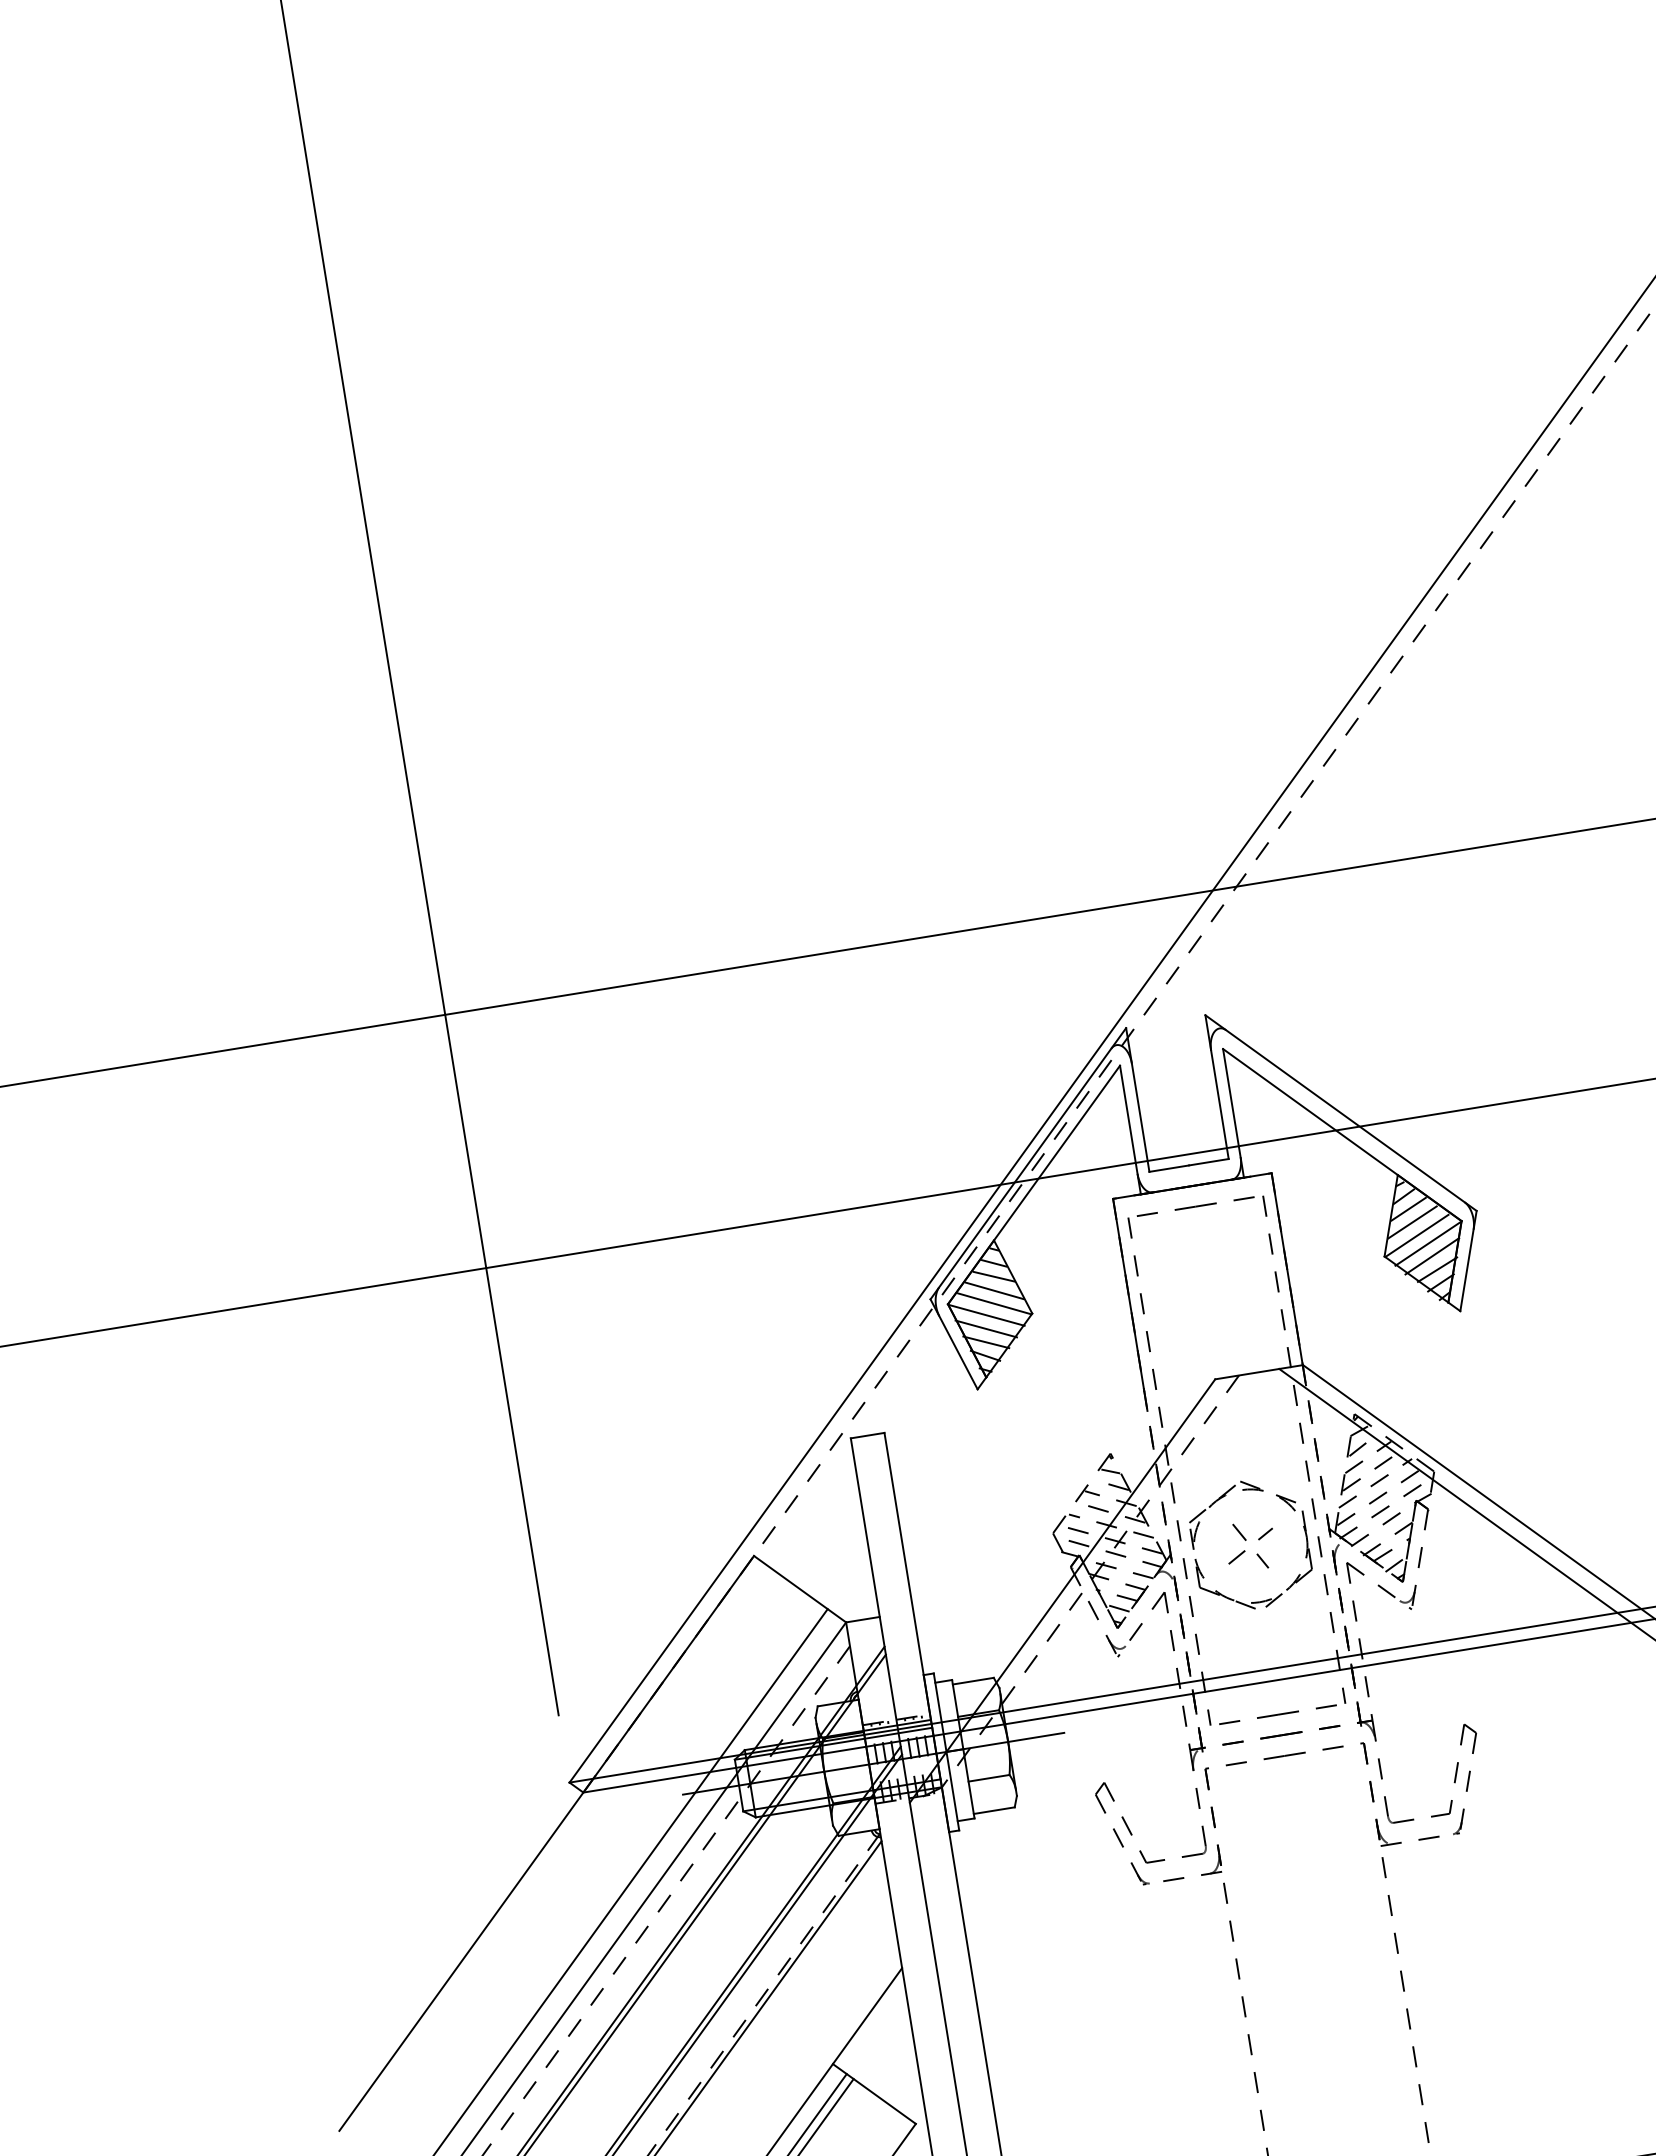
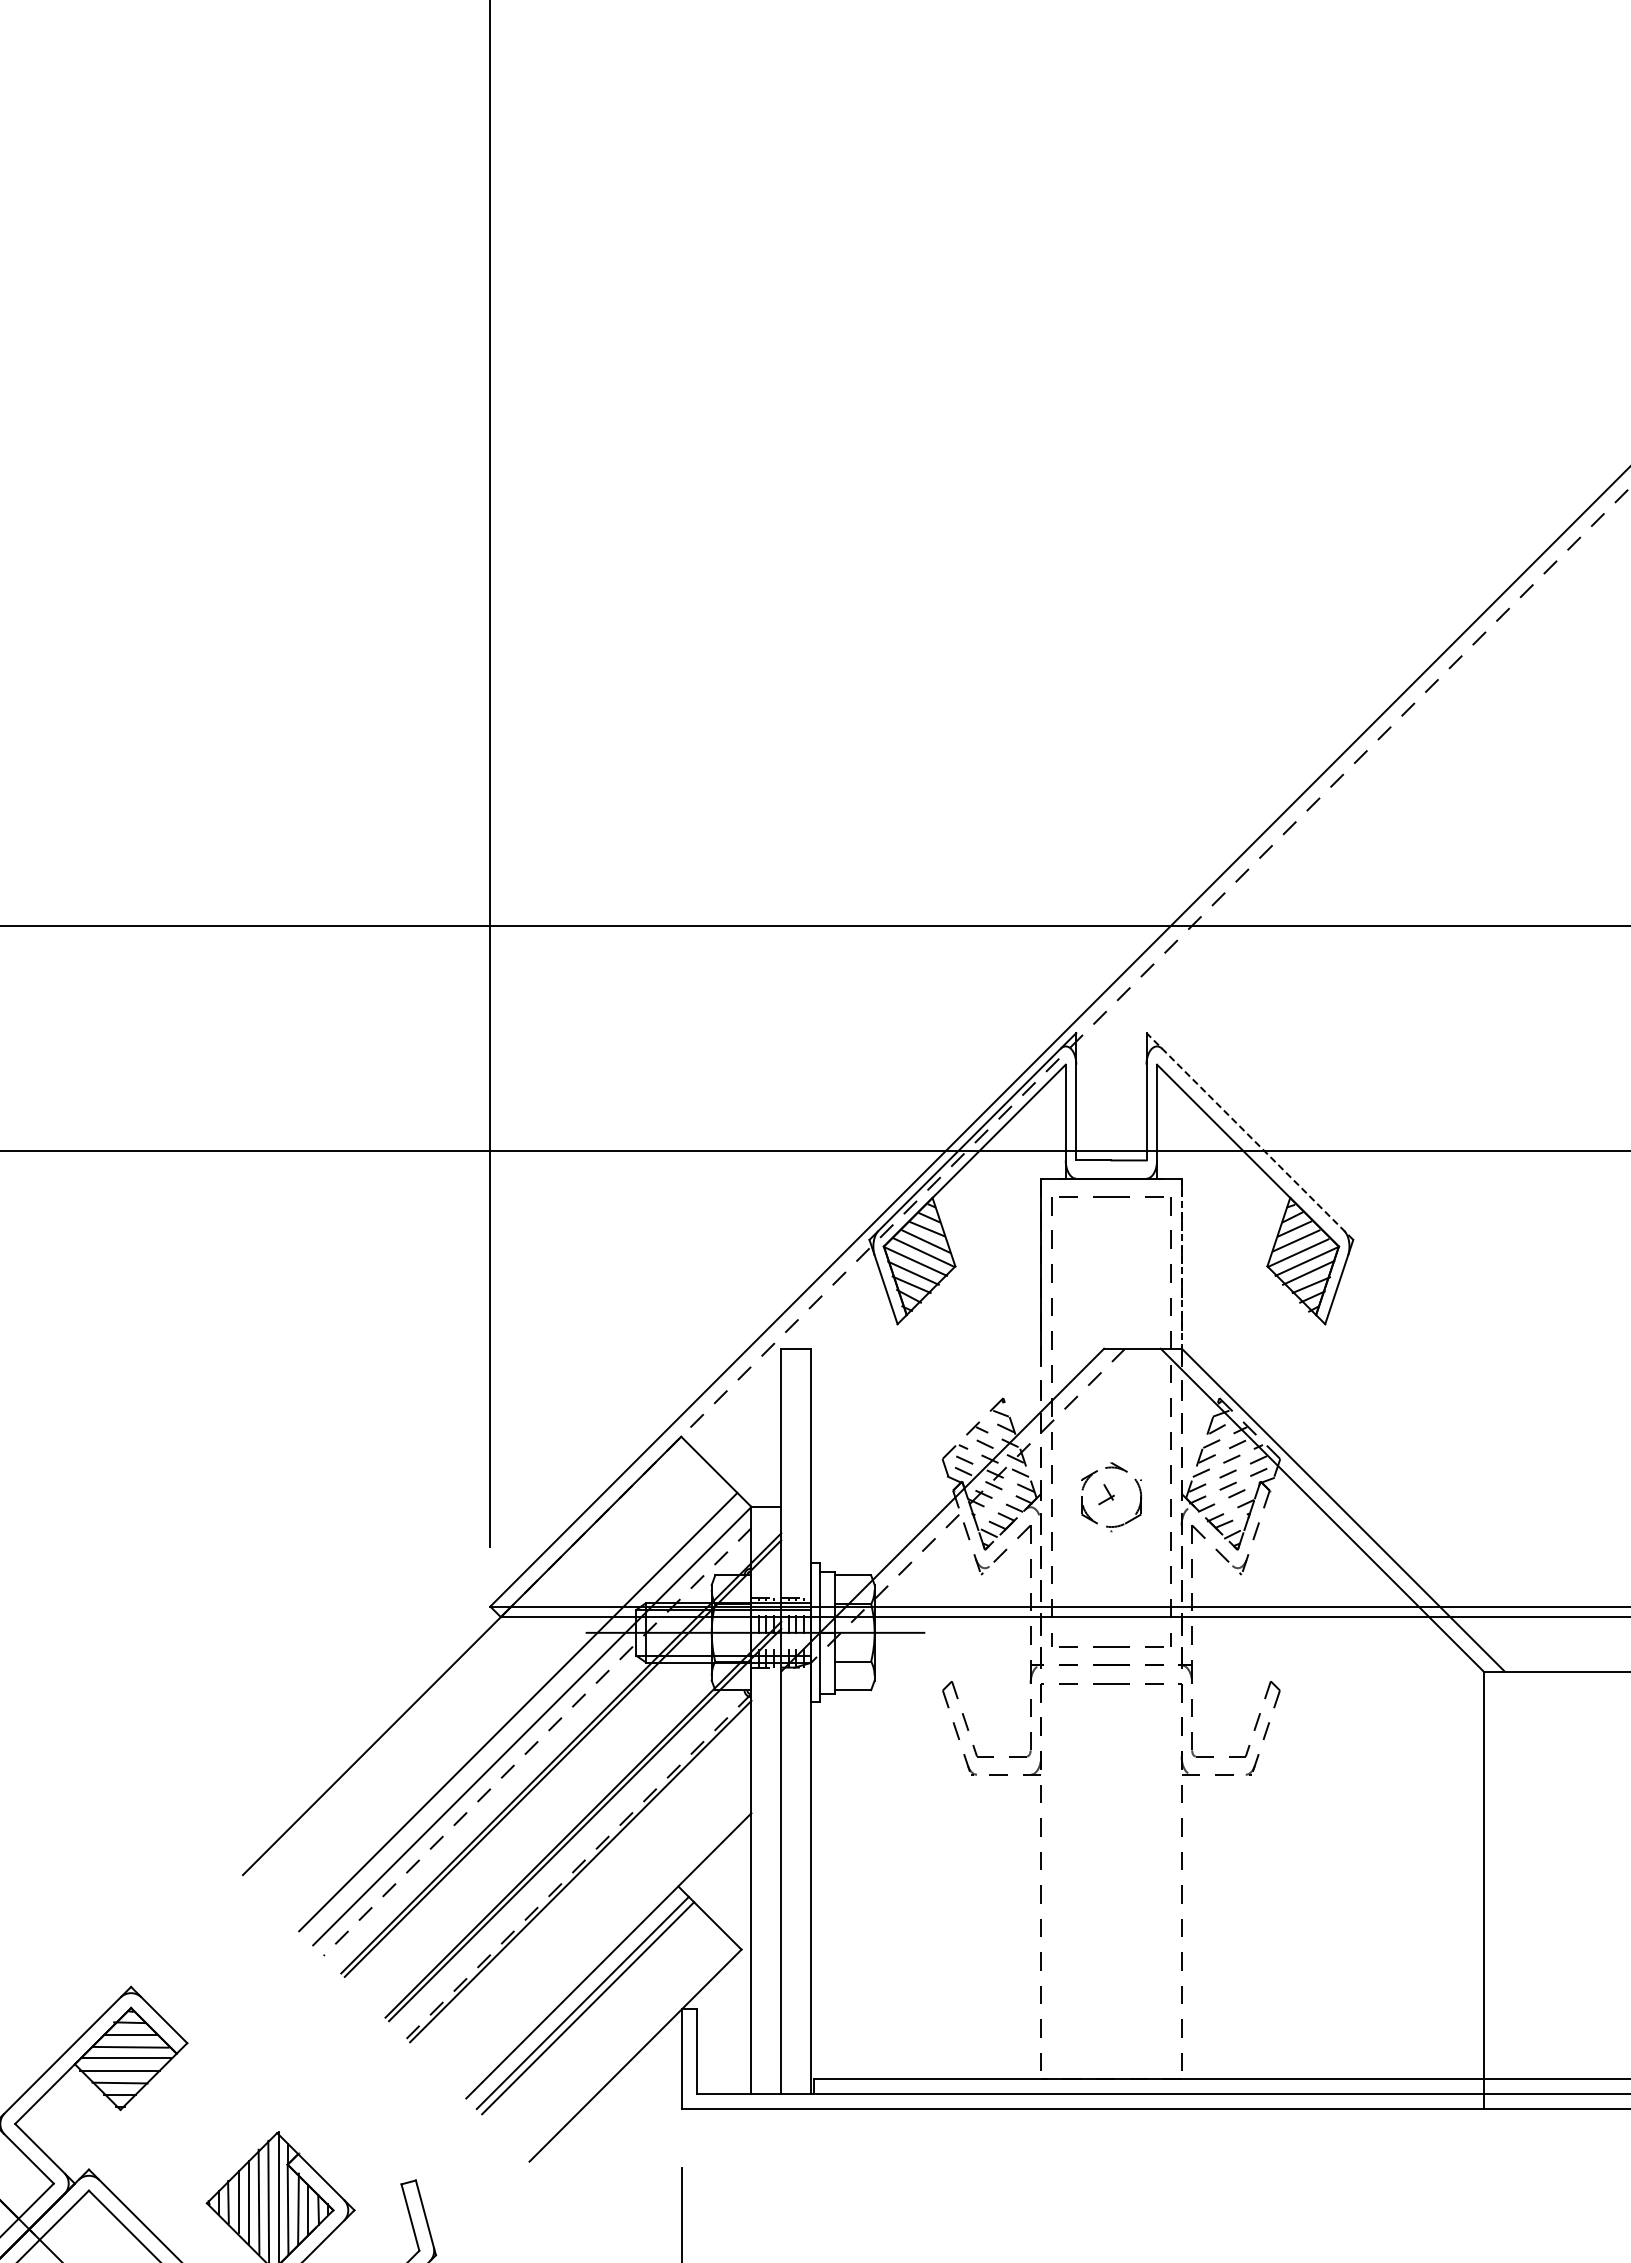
line: (1340, 1113) -> (1249, 1136), solid -> dashed
line: (1287, 1270) -> (1181, 1264), solid -> dashed
part: (1250, 1544) -> (1111, 1496), size x0.6

